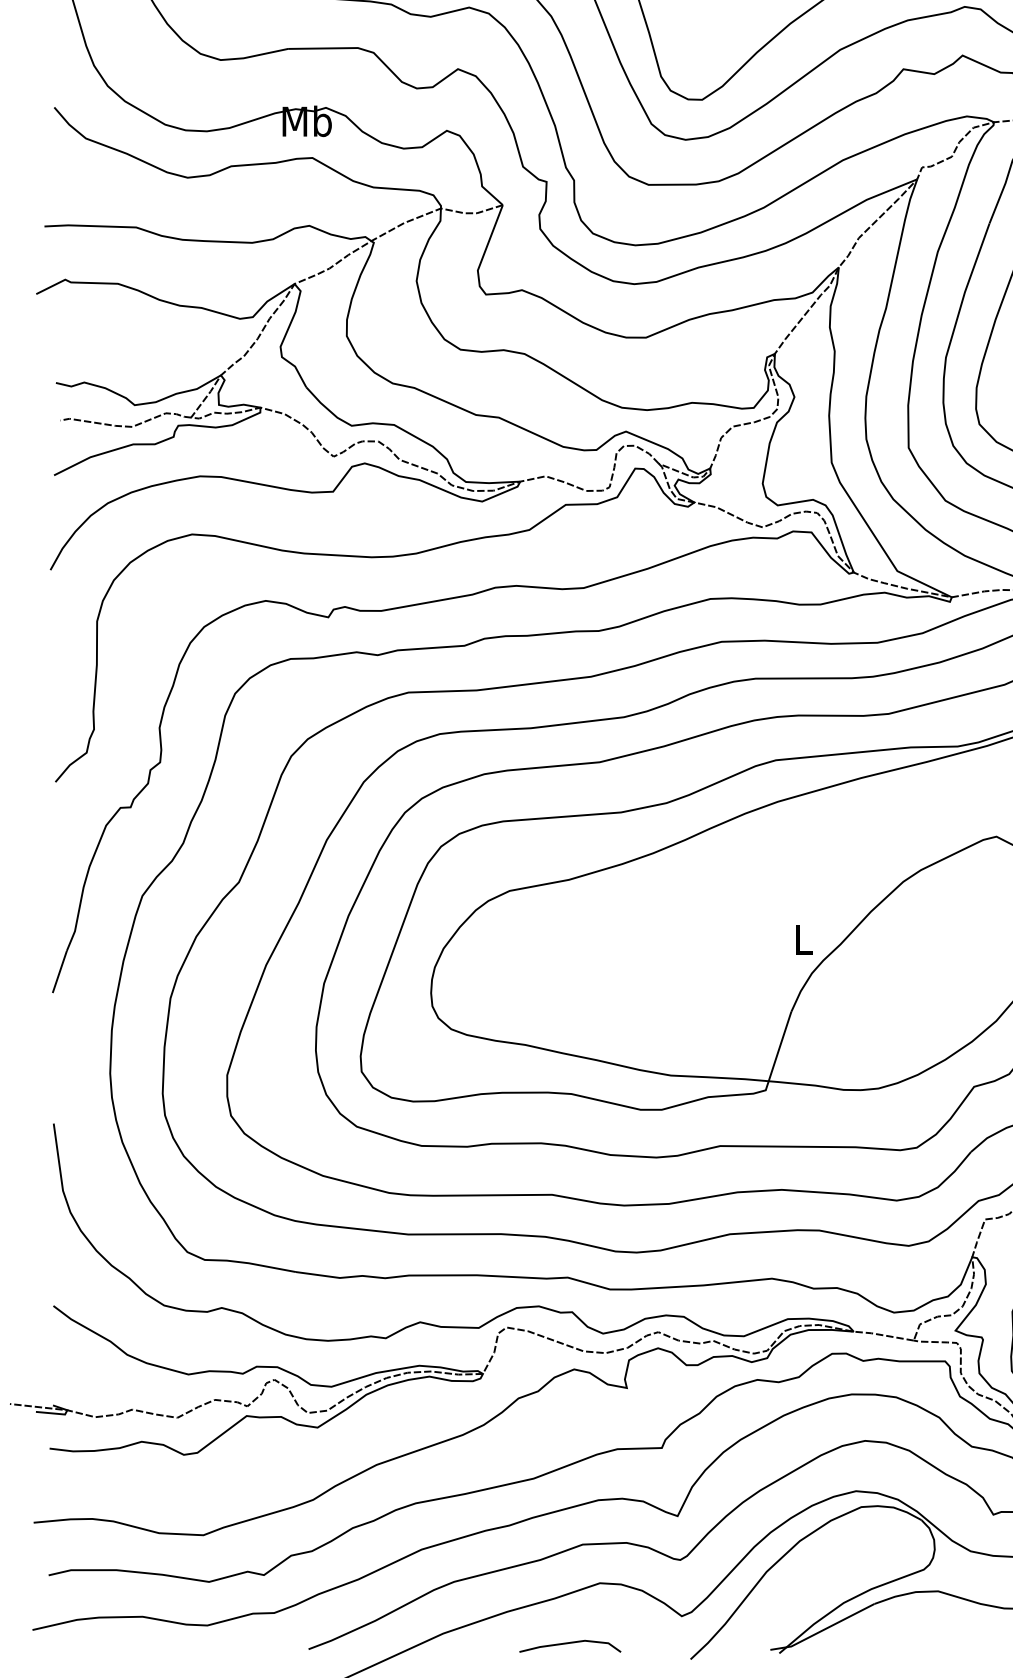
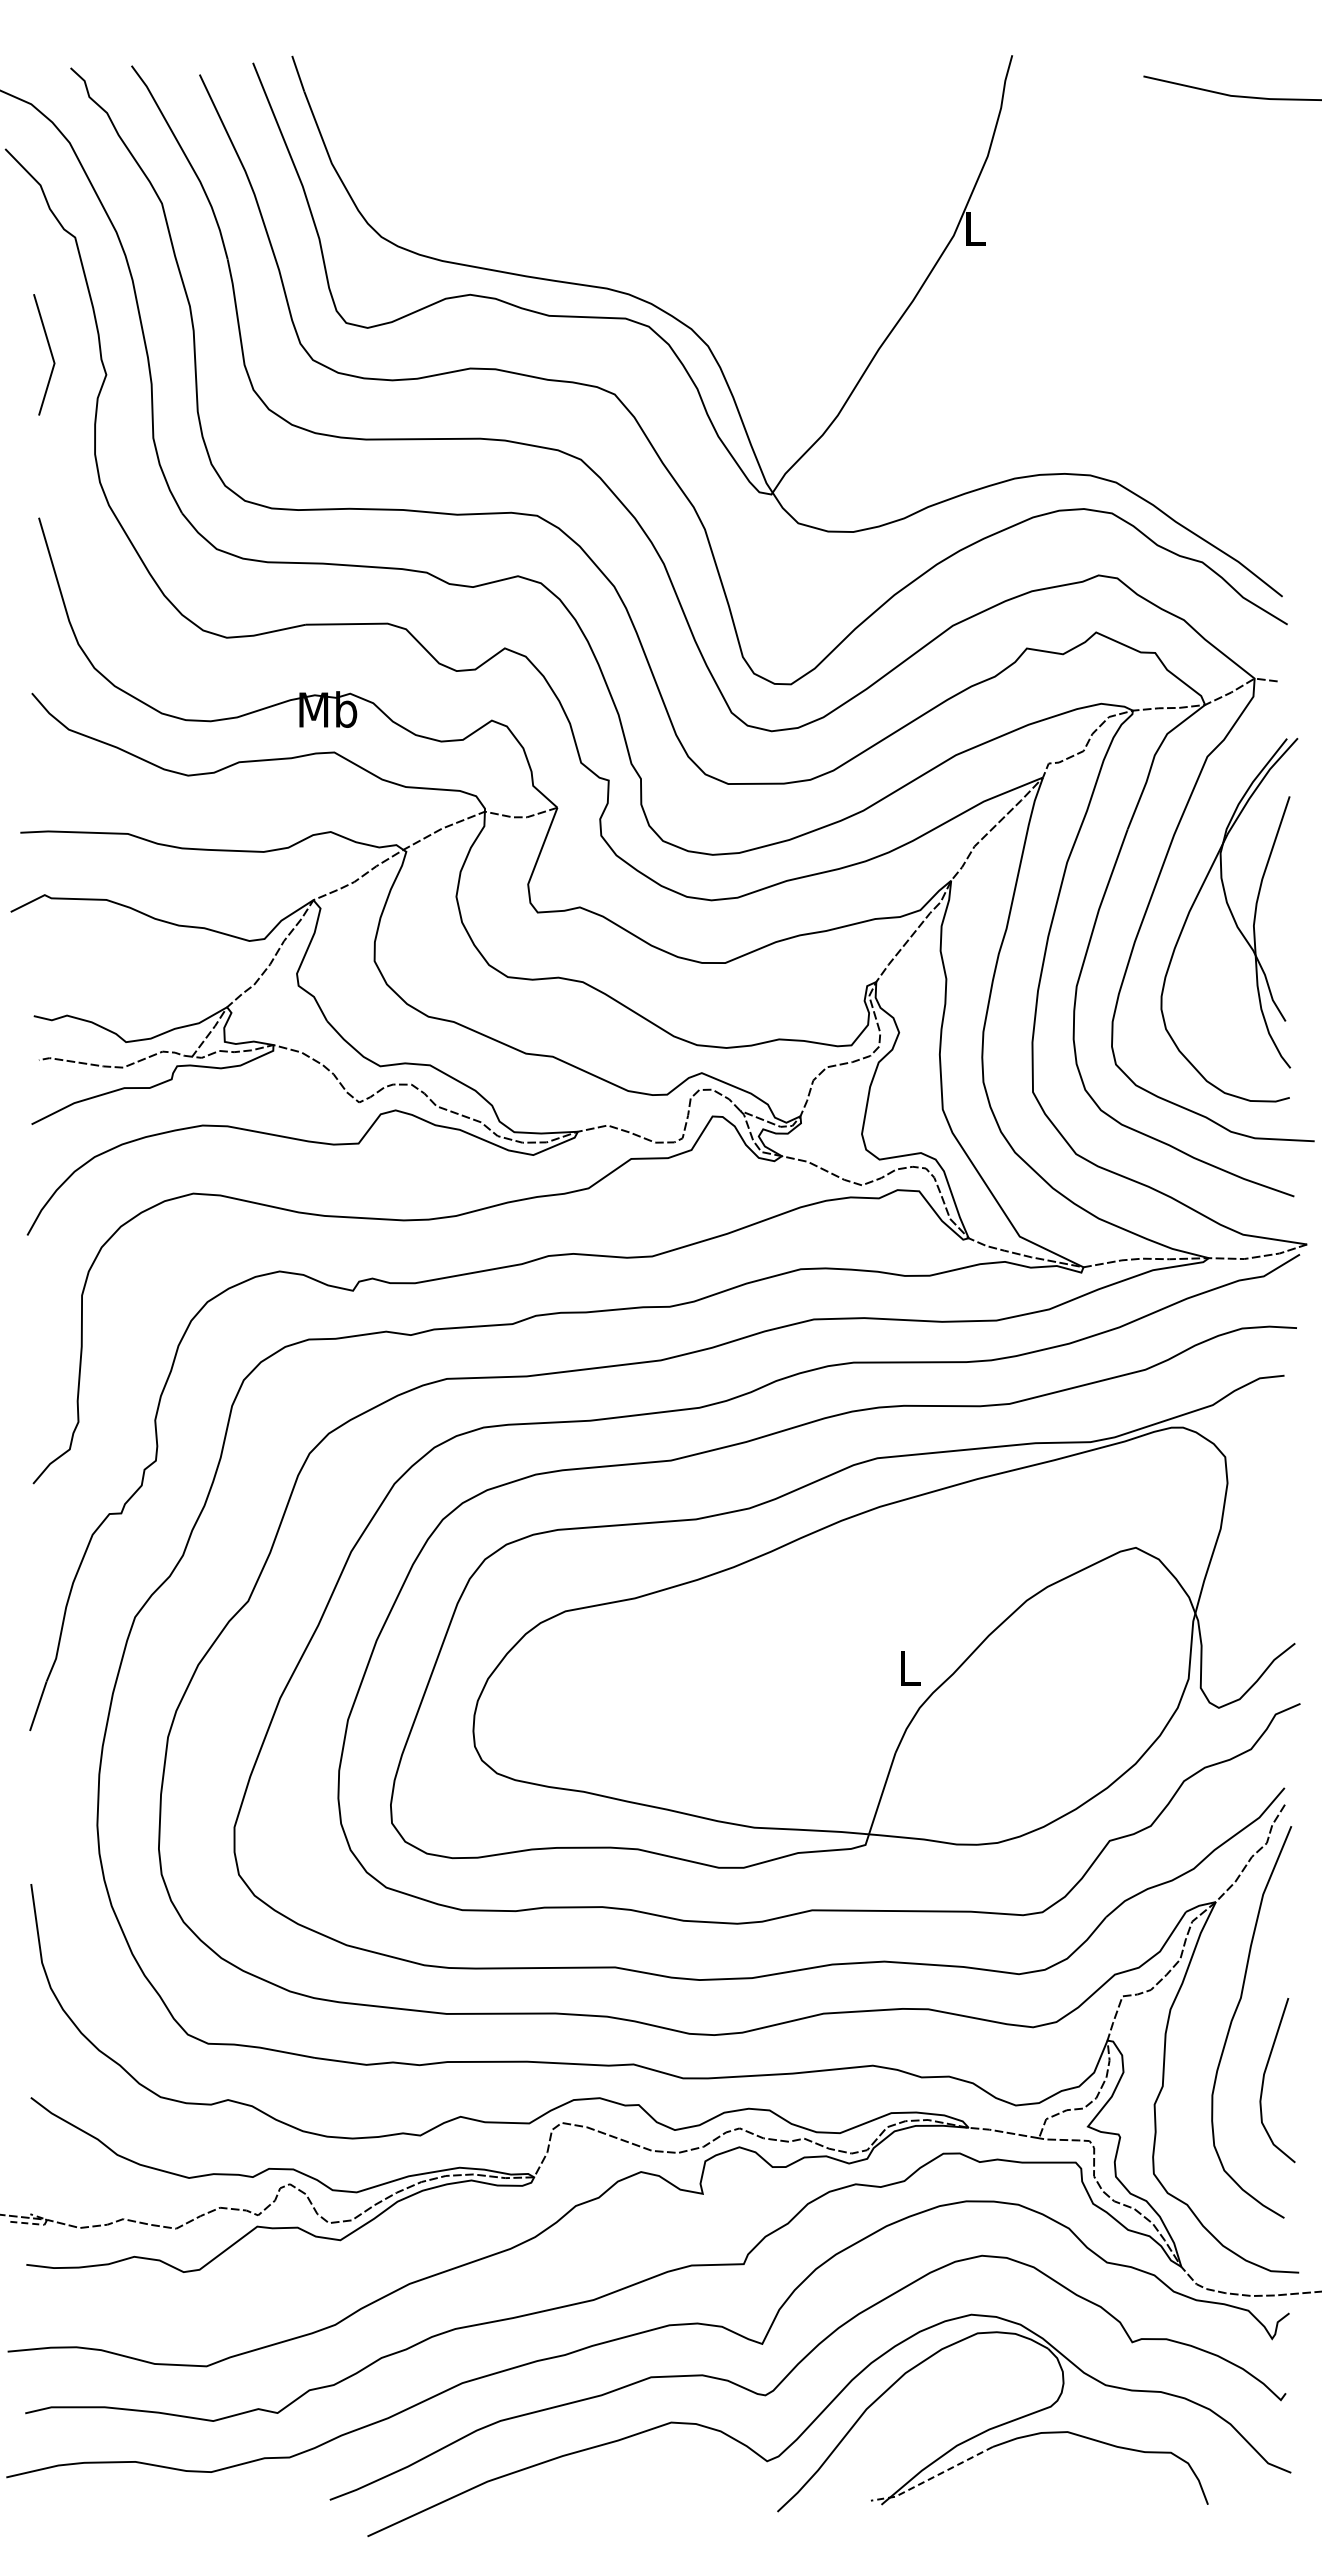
line: (61, 1414) -> (40, 2224), solid -> dashed
line: (822, 1630) -> (932, 2477), solid -> dashed
line: (570, 1643) -> (636, 2493), removed

